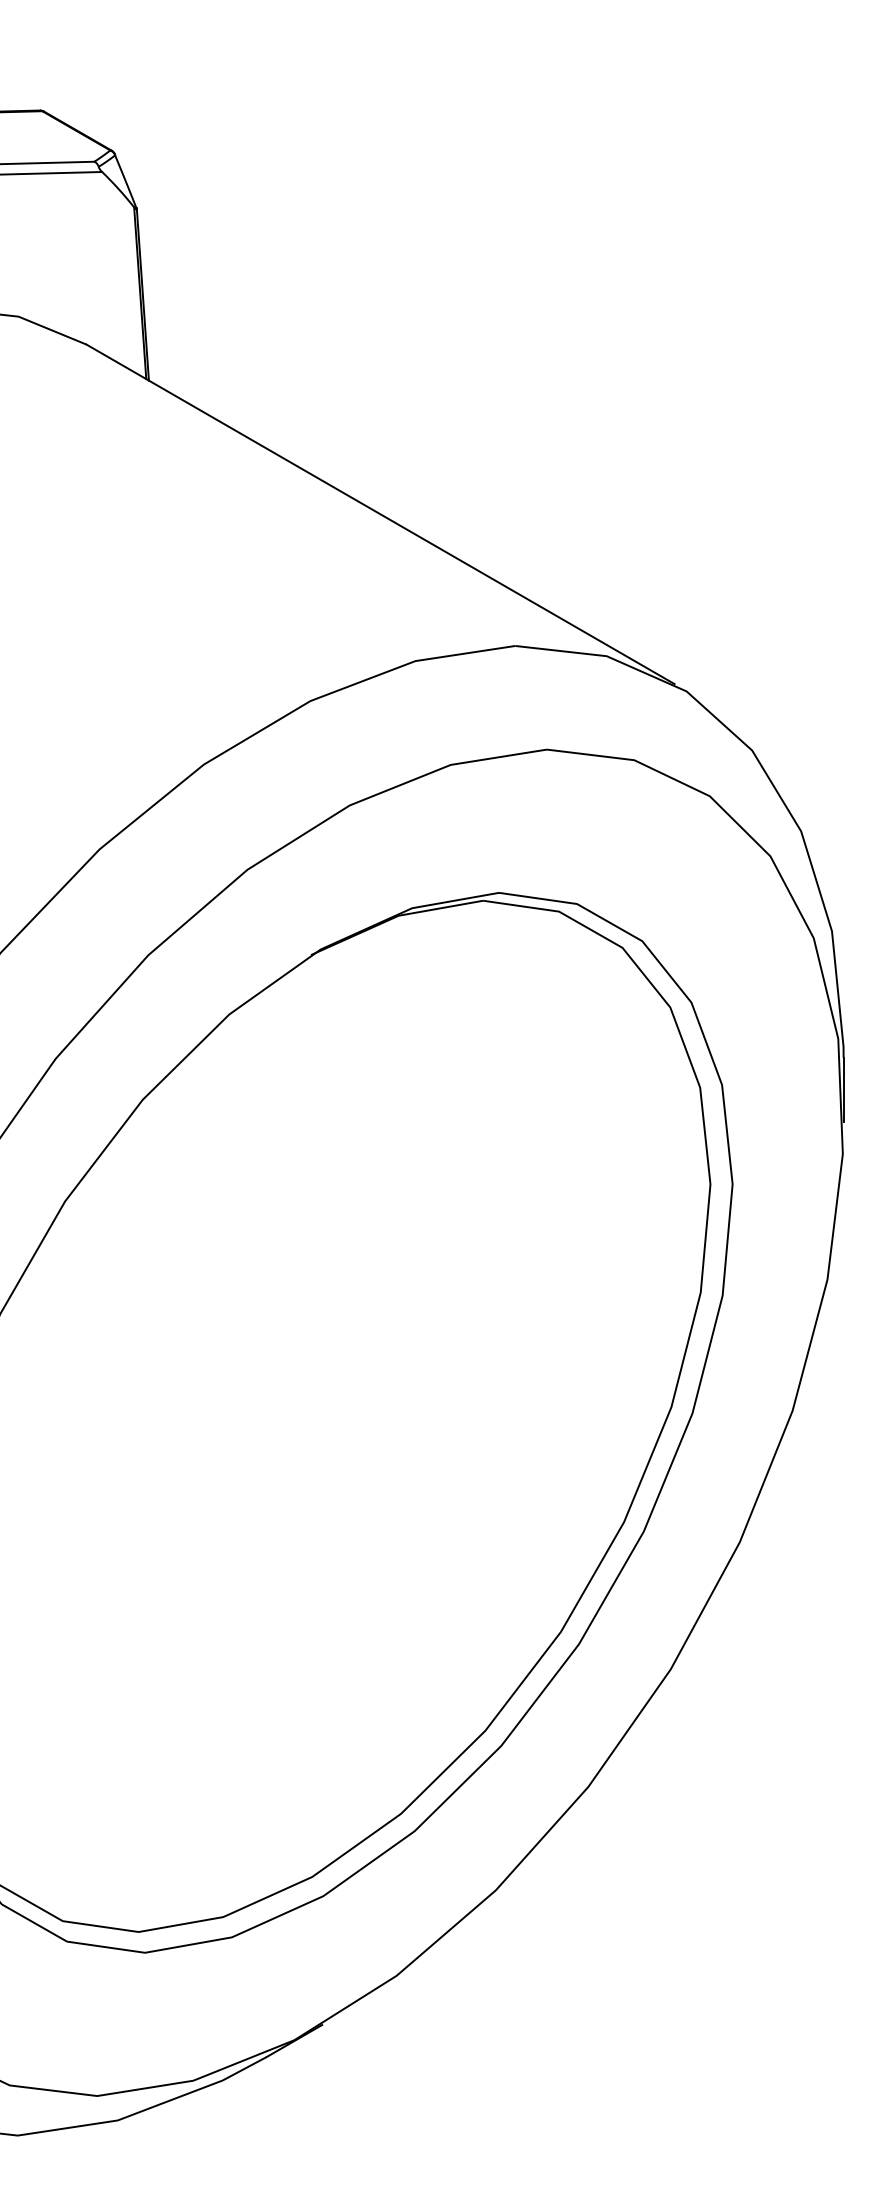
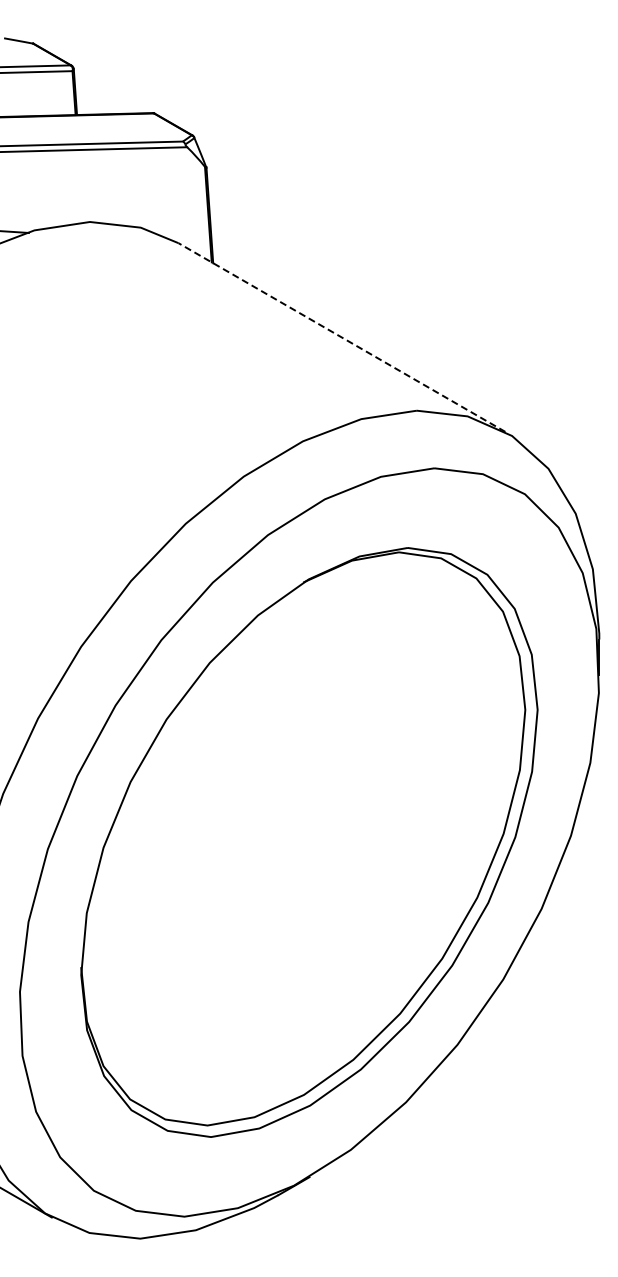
line: (379, 514) -> (341, 337), solid -> dashed

